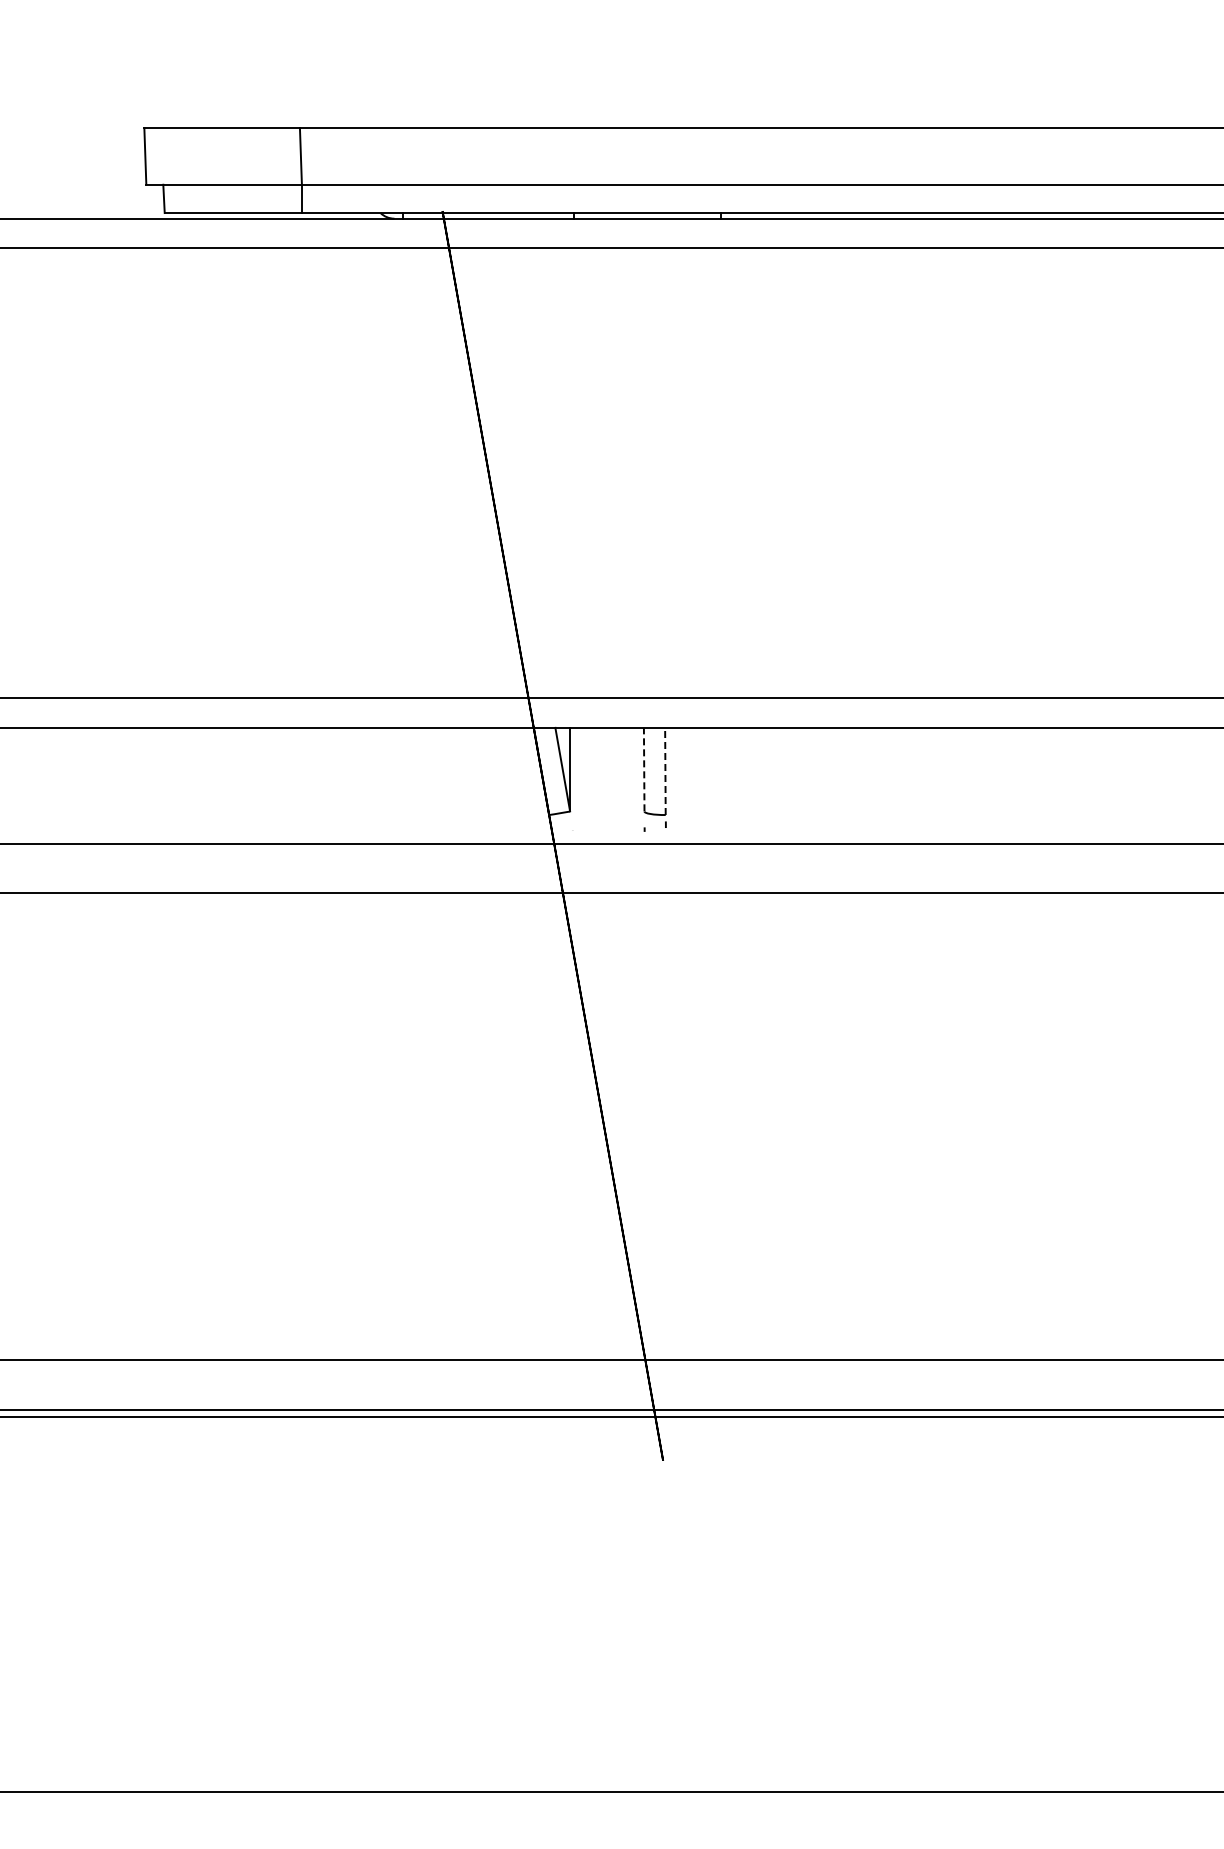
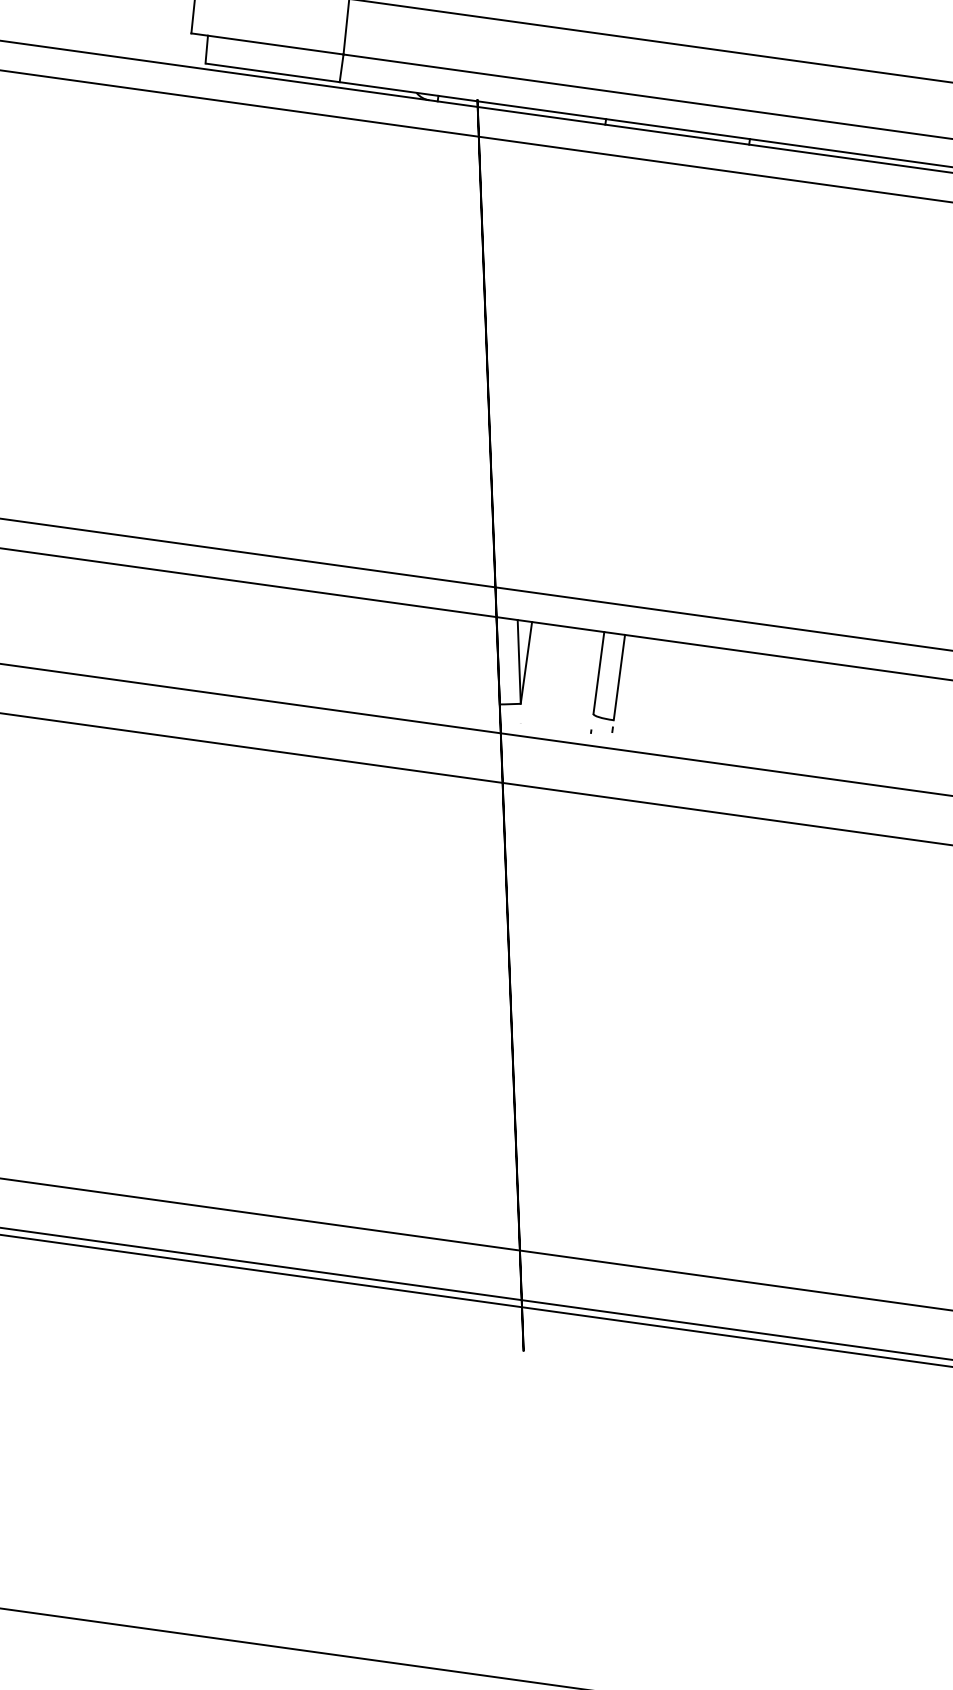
line: (644, 769) -> (599, 672), dashed -> solid
line: (665, 771) -> (619, 677), dashed -> solid

